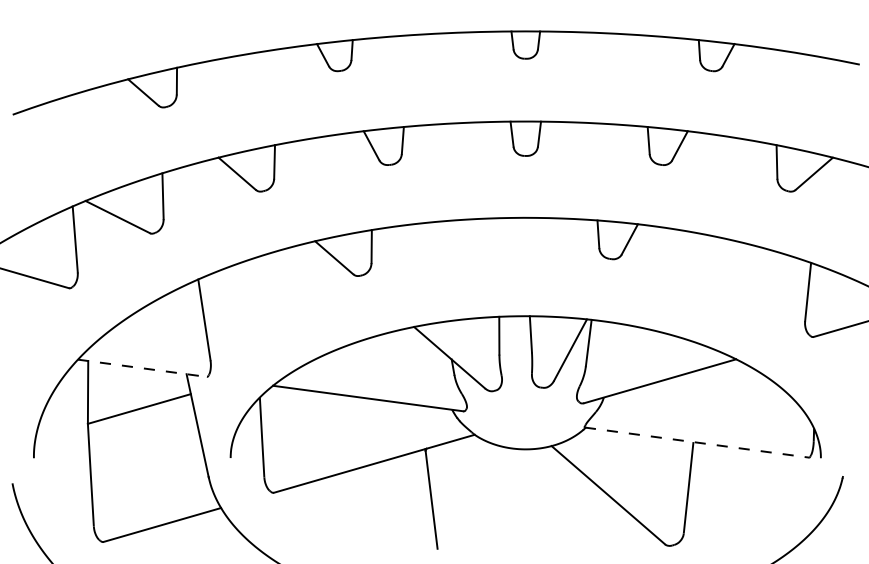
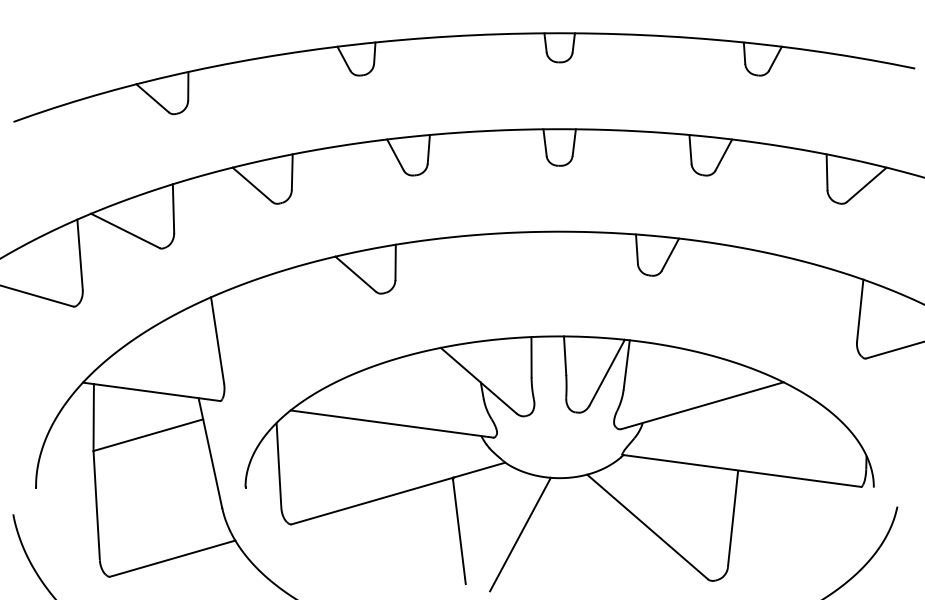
line: (142, 368) -> (151, 392), dashed -> solid
line: (697, 442) -> (742, 470), dashed -> solid
line: (488, 502) -> (519, 534), added

